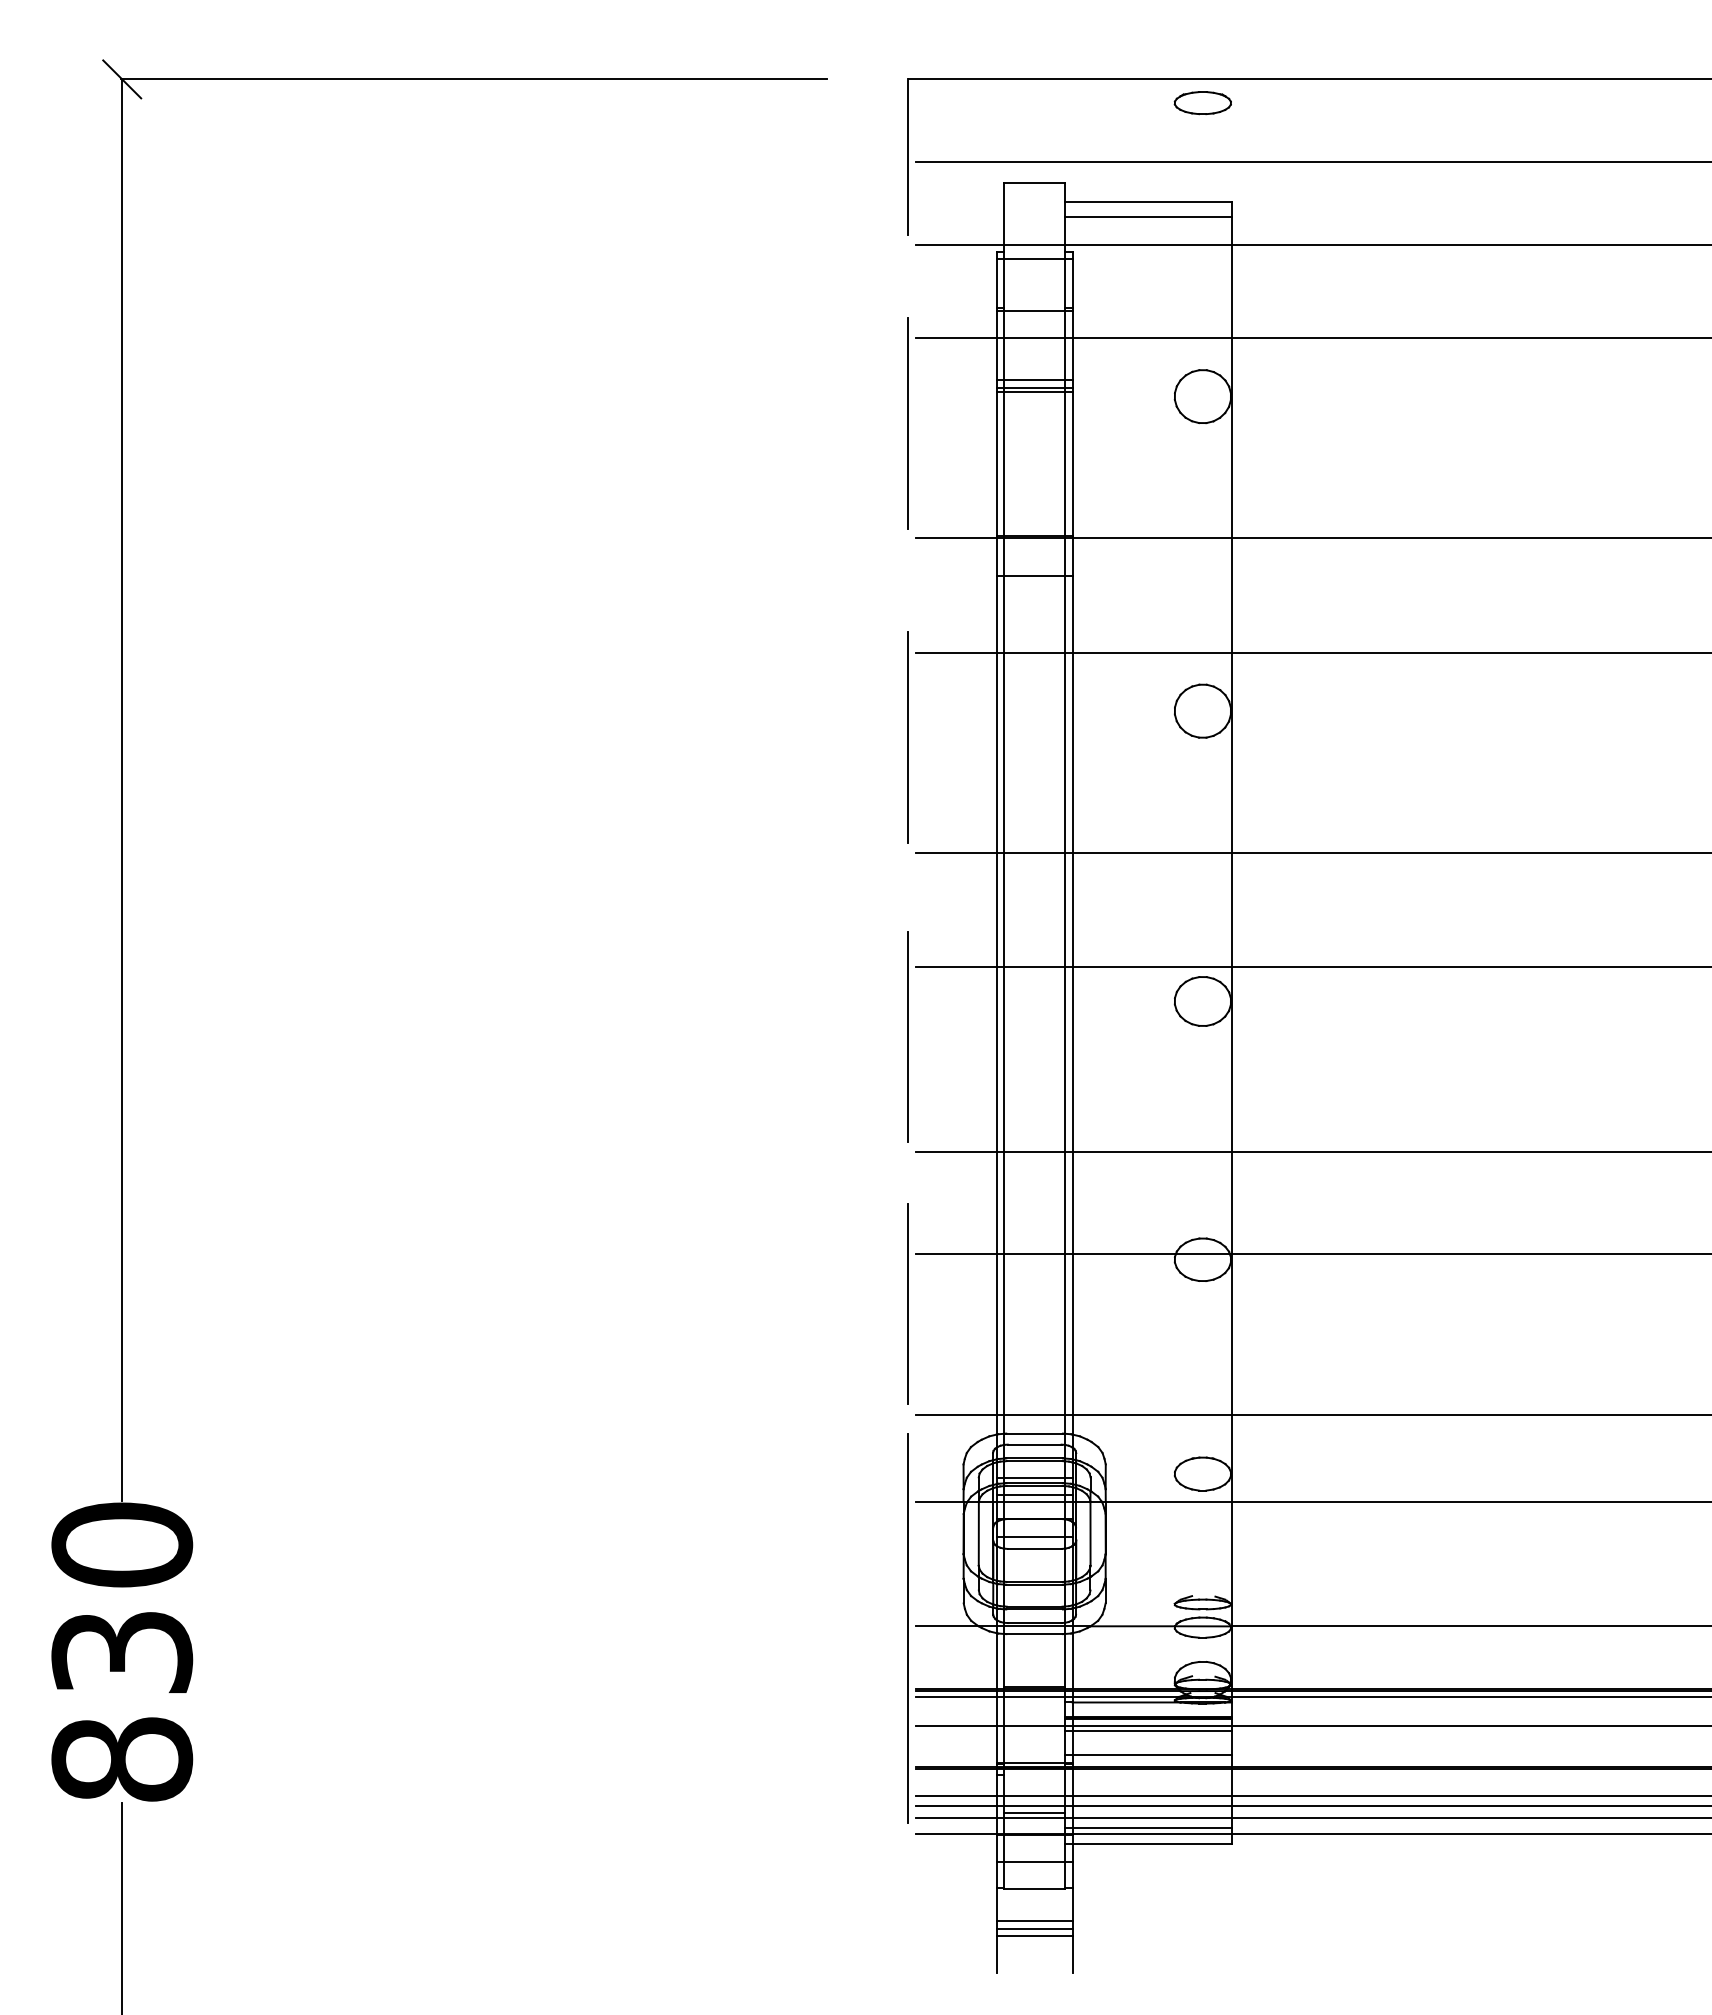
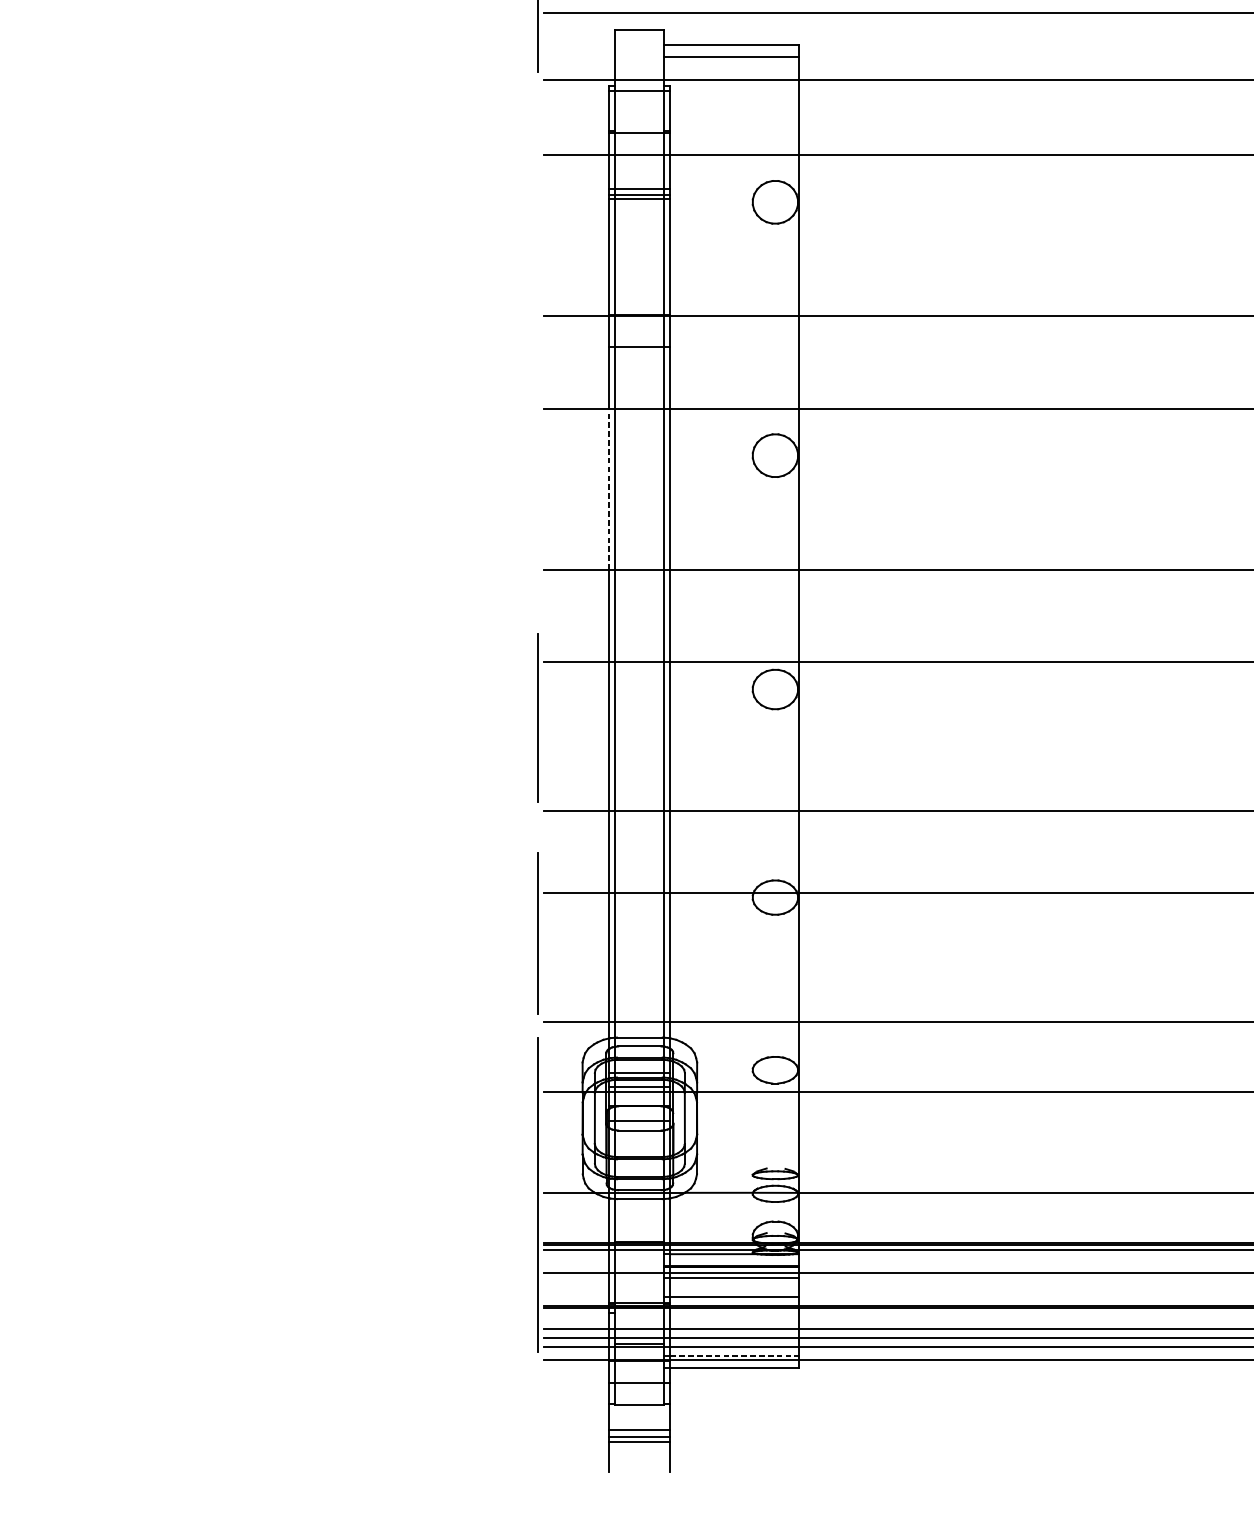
line: (908, 422) -> (538, 223), removed
line: (908, 737) -> (538, 476), removed
line: (996, 752) -> (609, 488), solid -> dashed
line: (1152, 1828) -> (734, 1355), solid -> dashed

